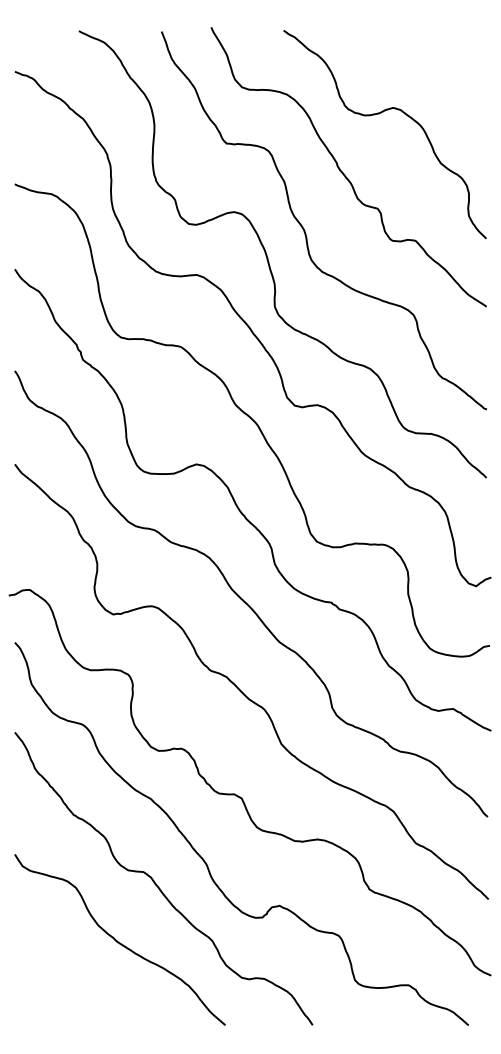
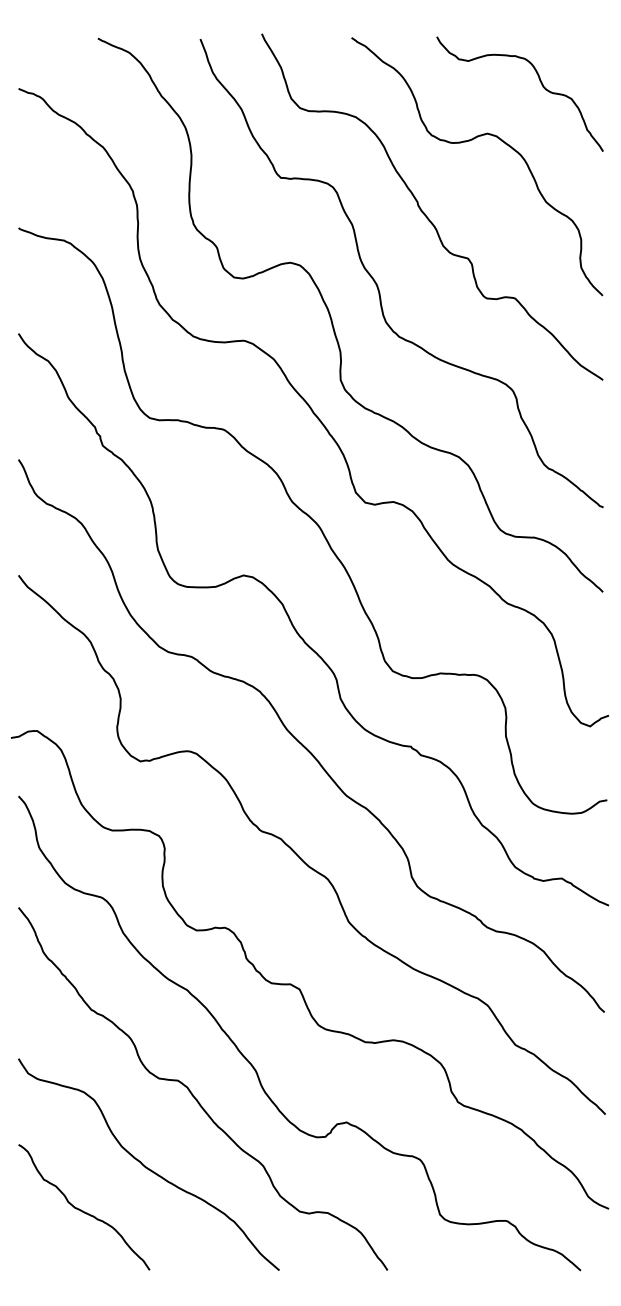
curve: (435, 66) -> (539, 82), added
curve: (66, 976) -> (82, 1210), added

